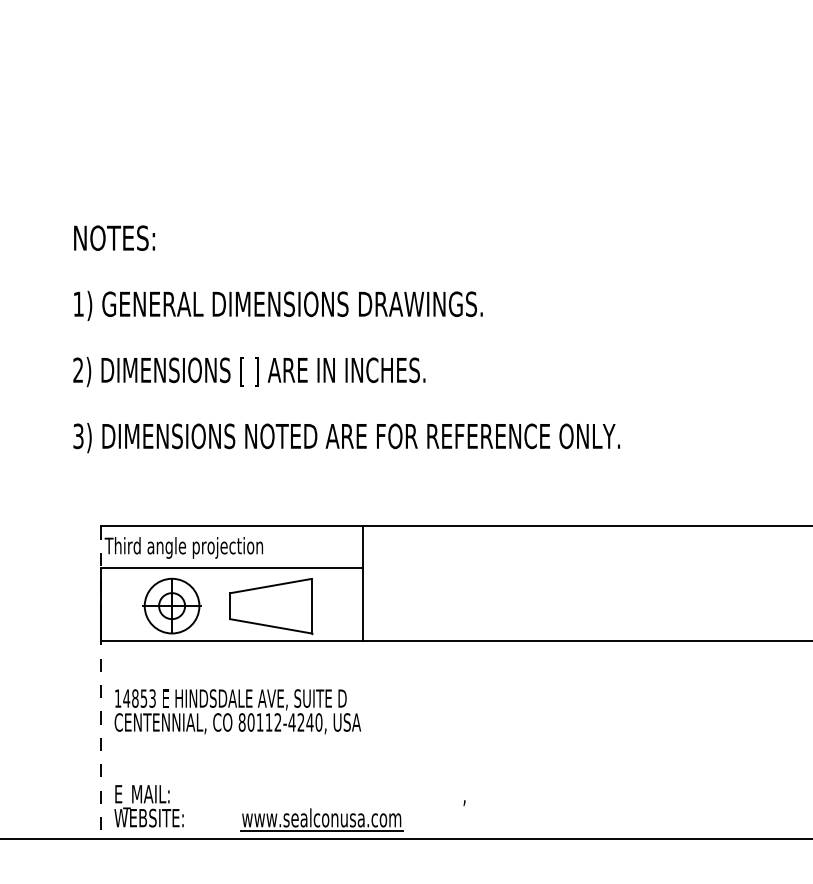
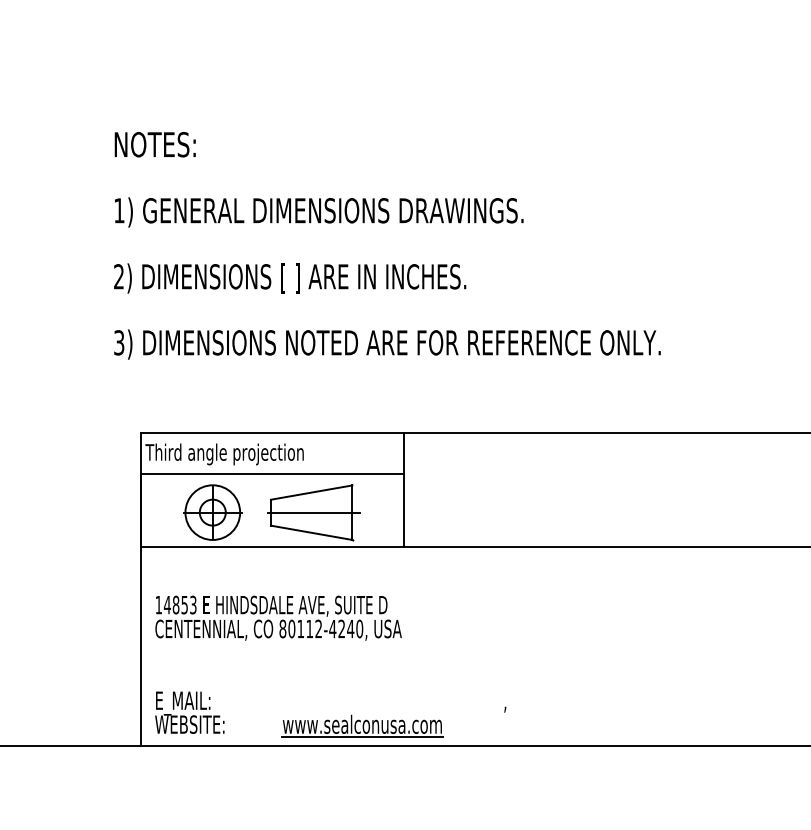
line: (273, 606) -> (314, 513), added
line: (100, 682) -> (141, 589), dashed -> solid

